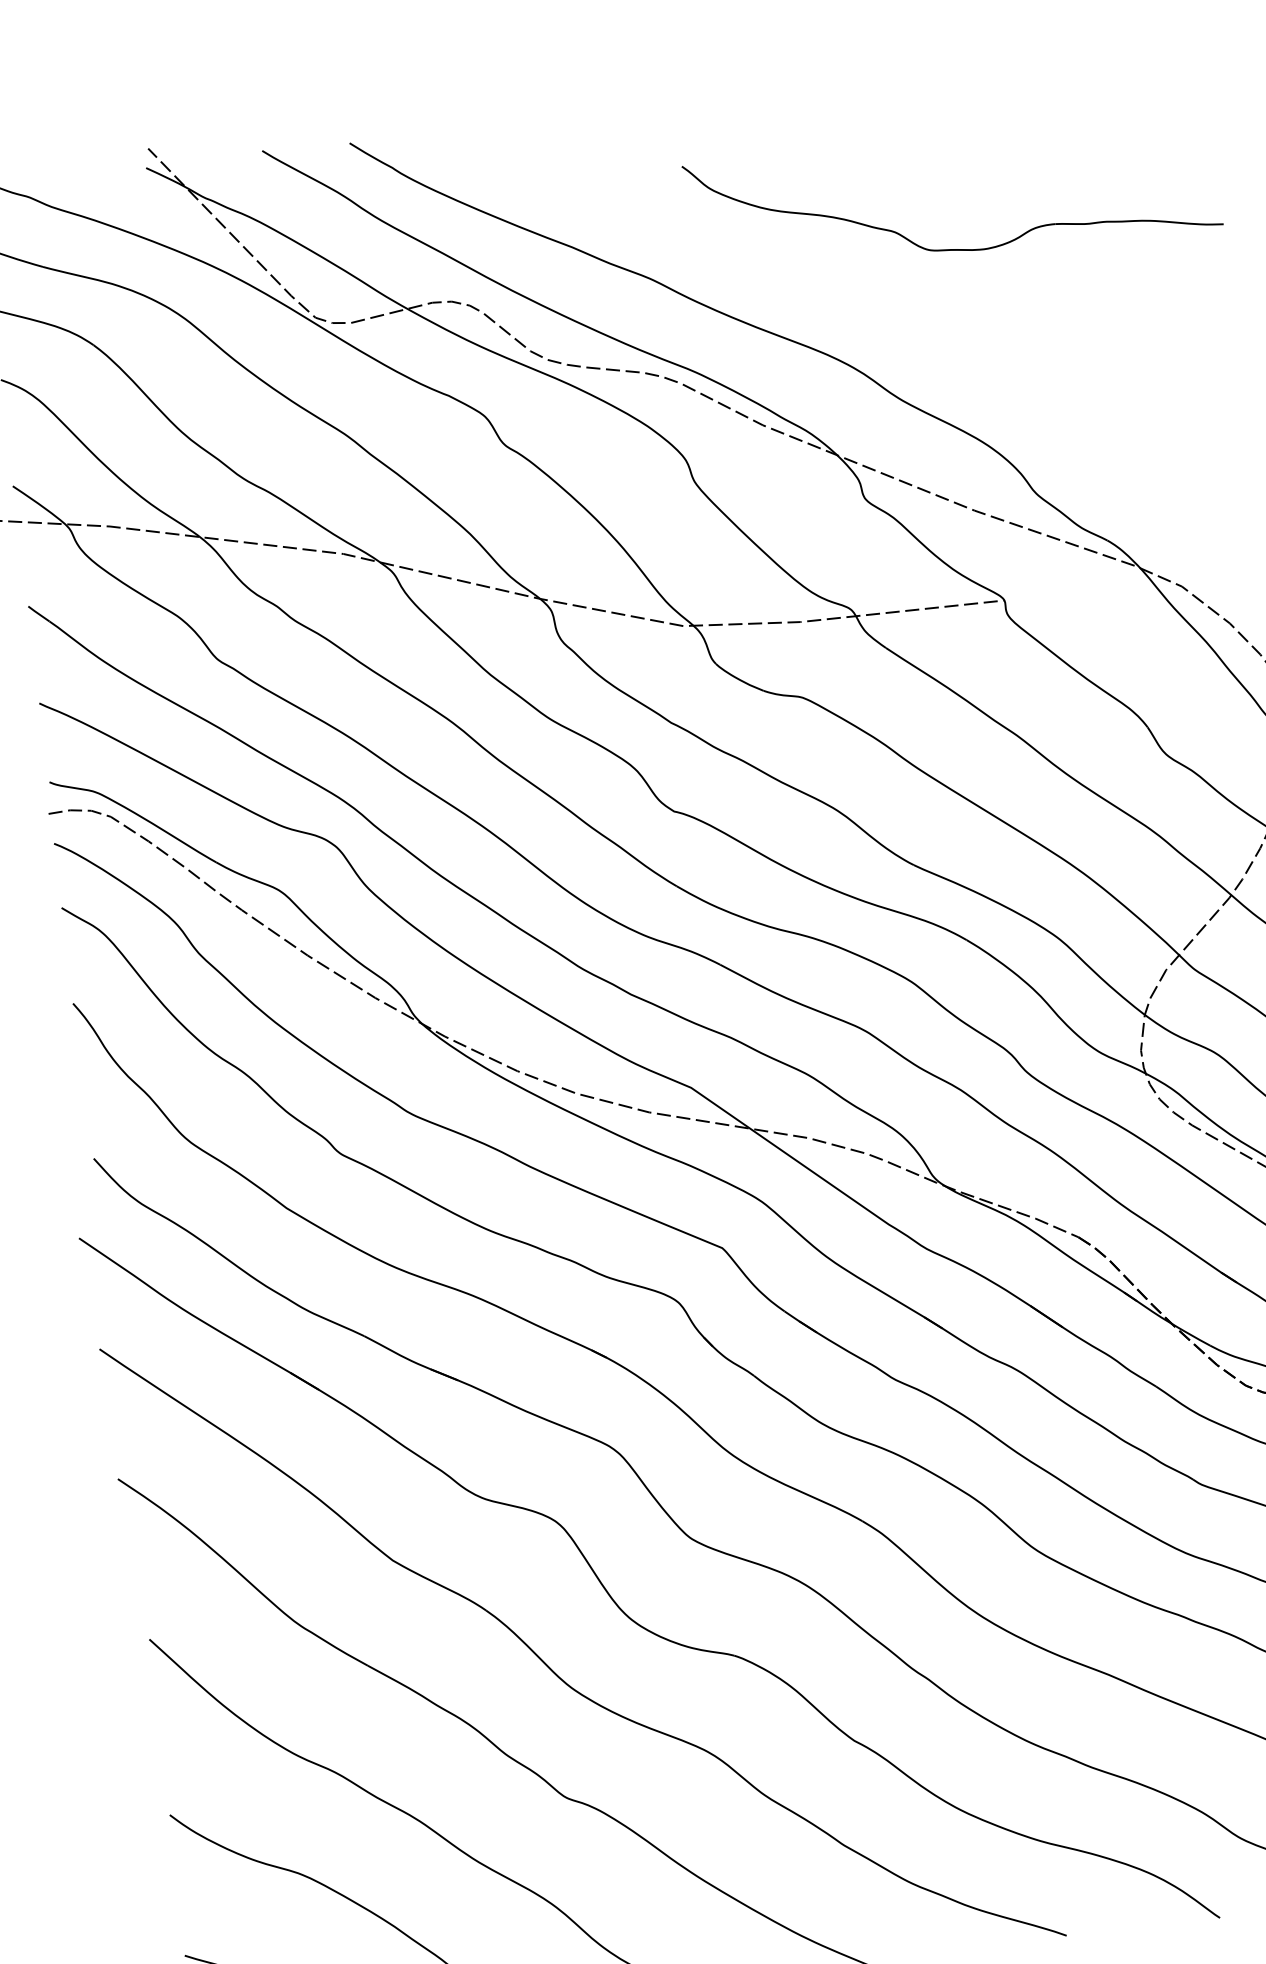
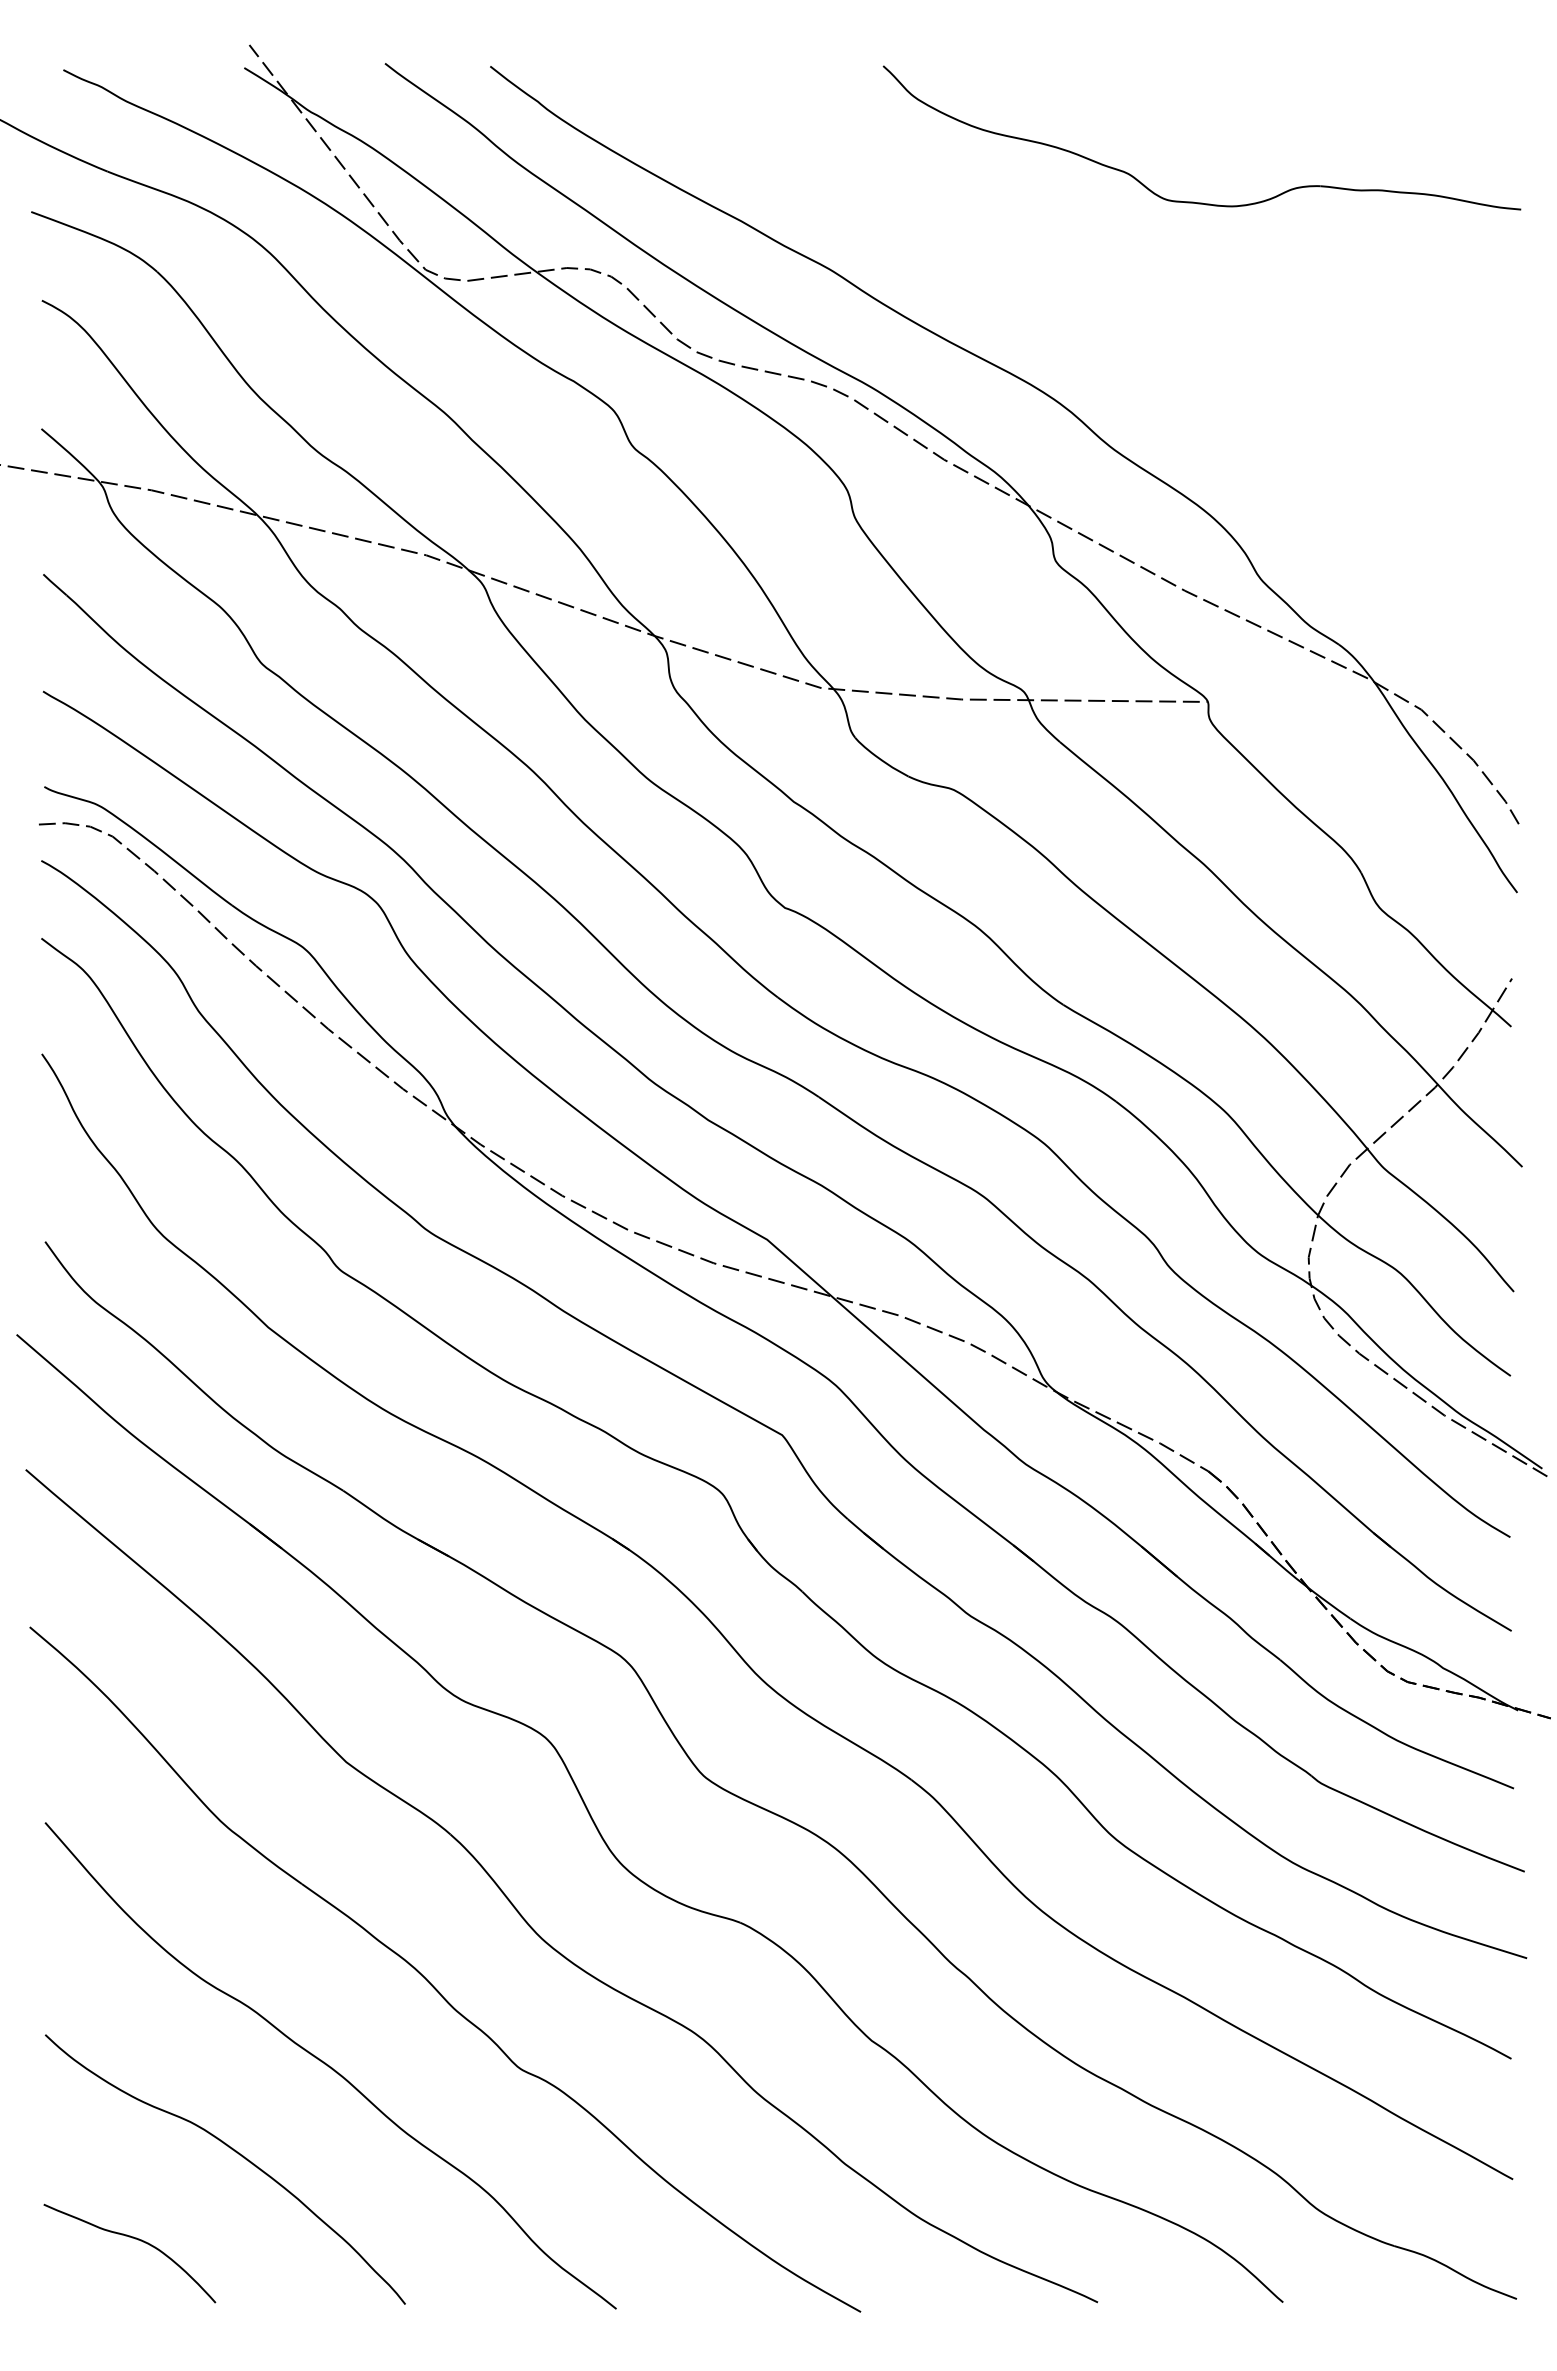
part: (951, 248) -> (1193, 201), moved

